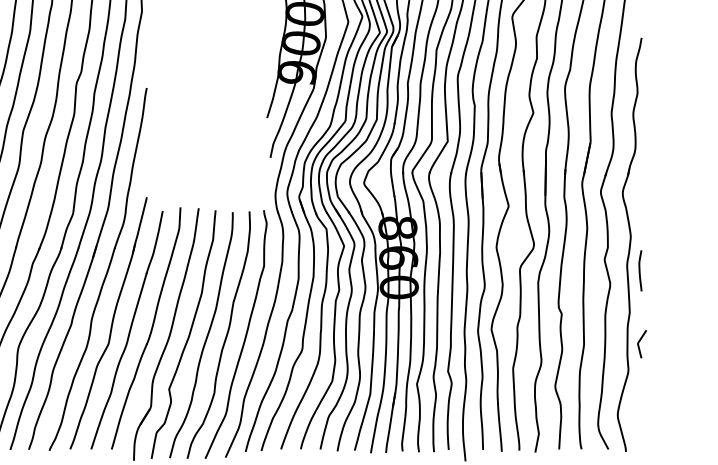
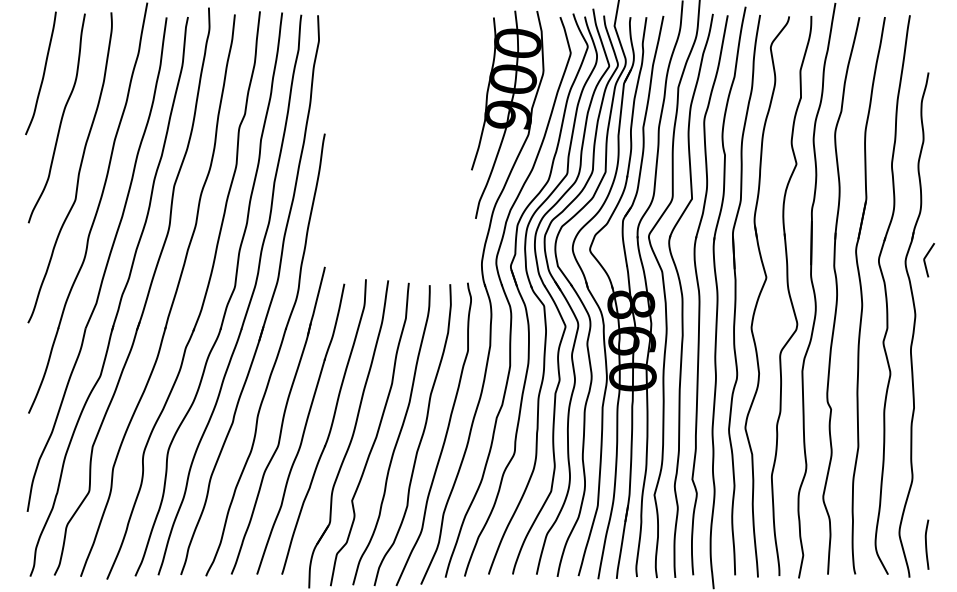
curve: (639, 270) -> (926, 544), moved
curve: (639, 344) -> (925, 260), moved

